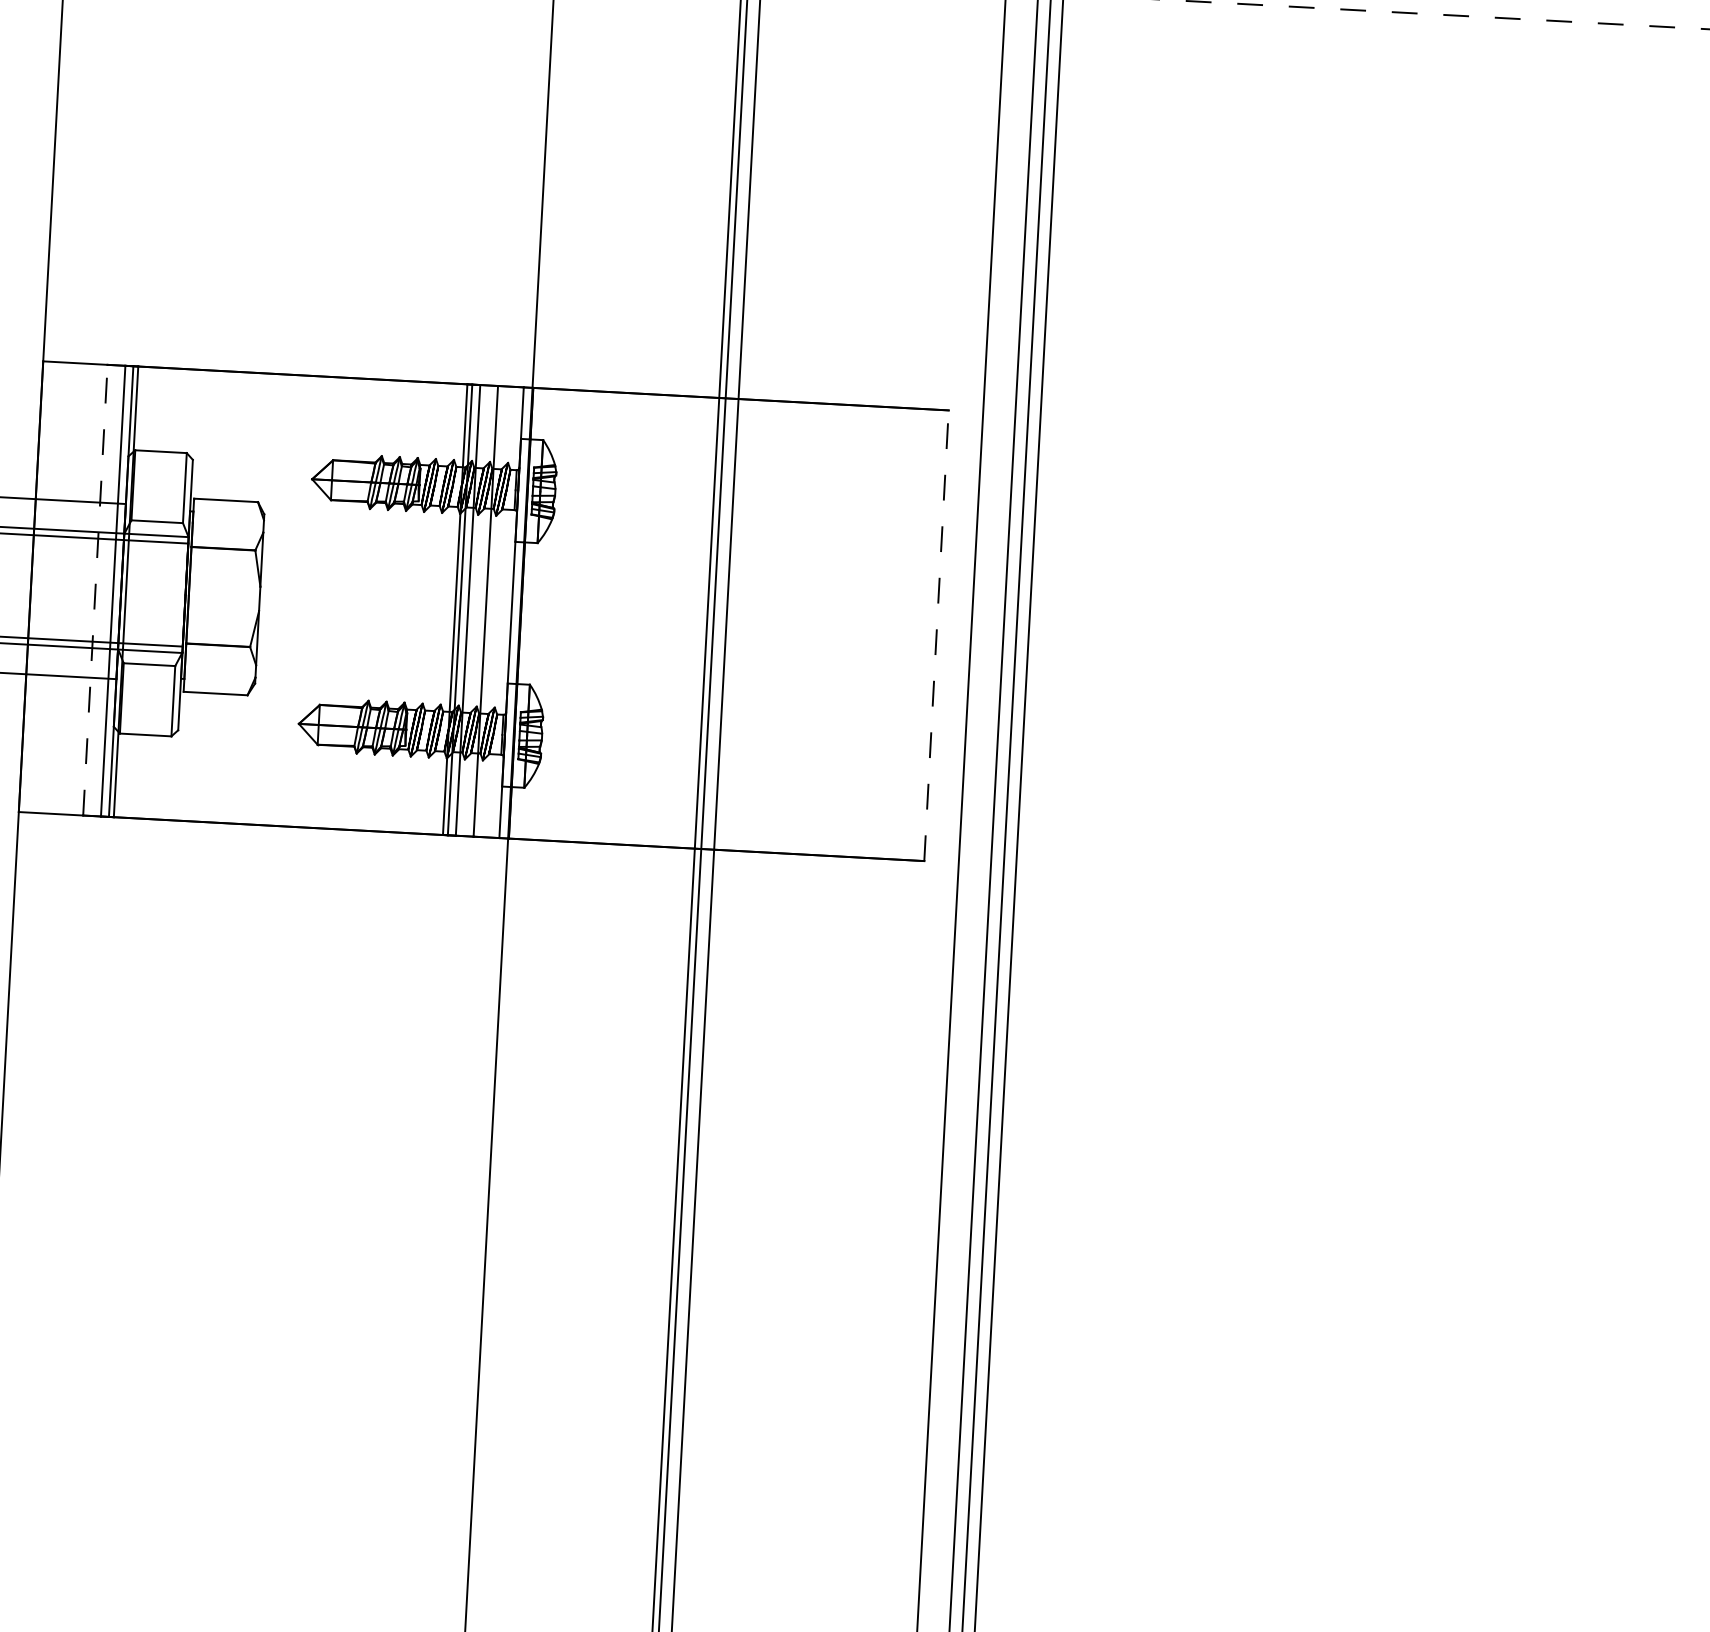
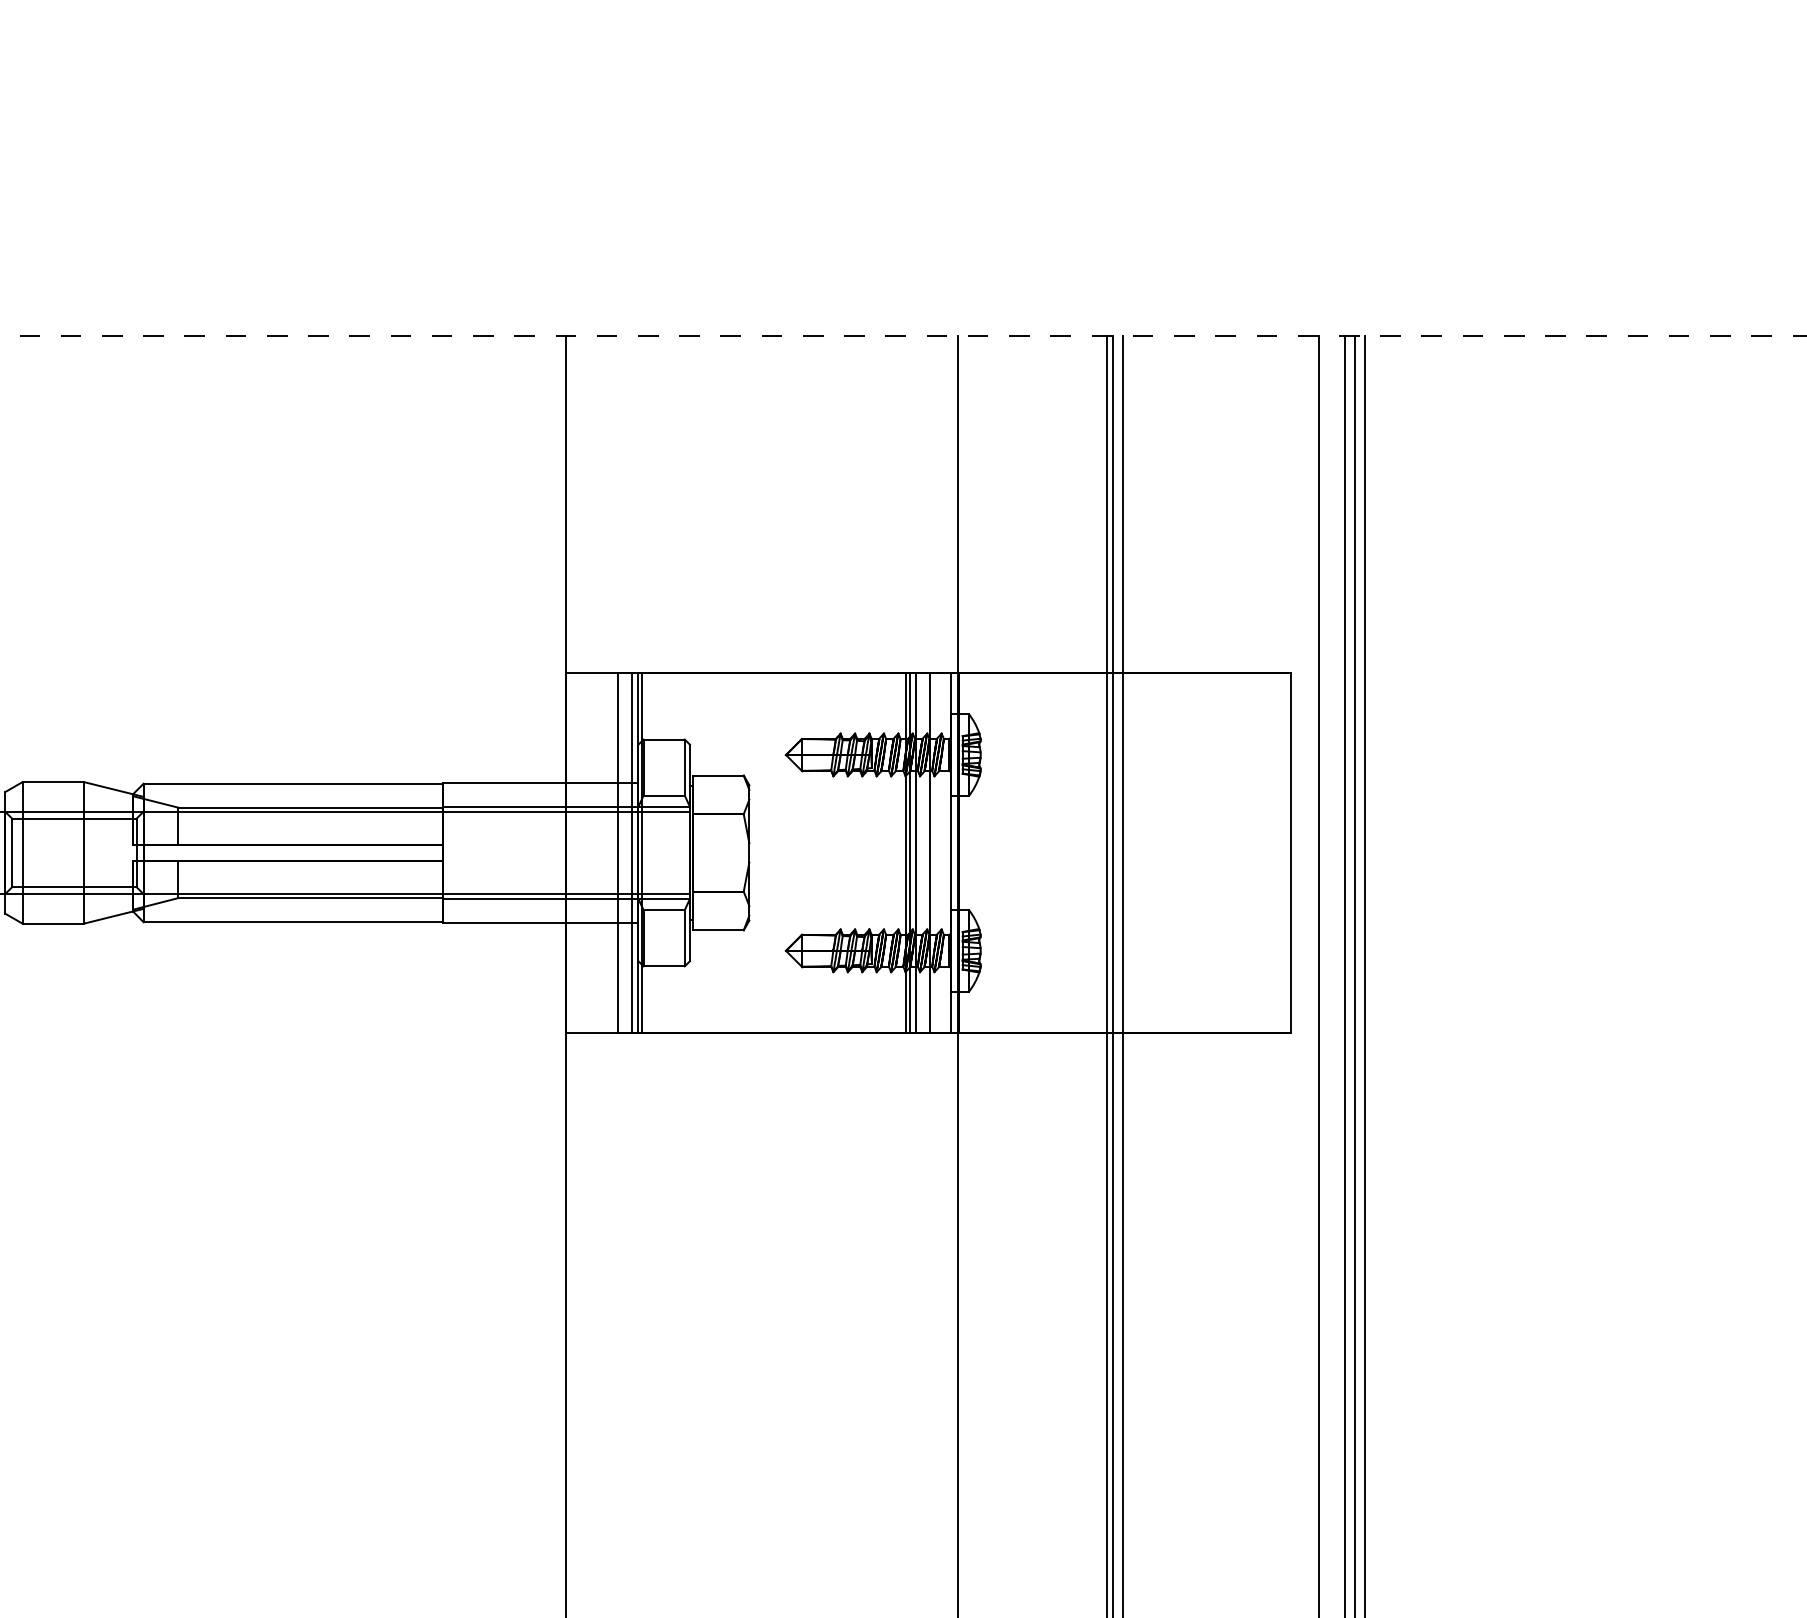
line: (95, 589) -> (617, 852), dashed -> solid
line: (937, 635) -> (1291, 852), dashed -> solid

